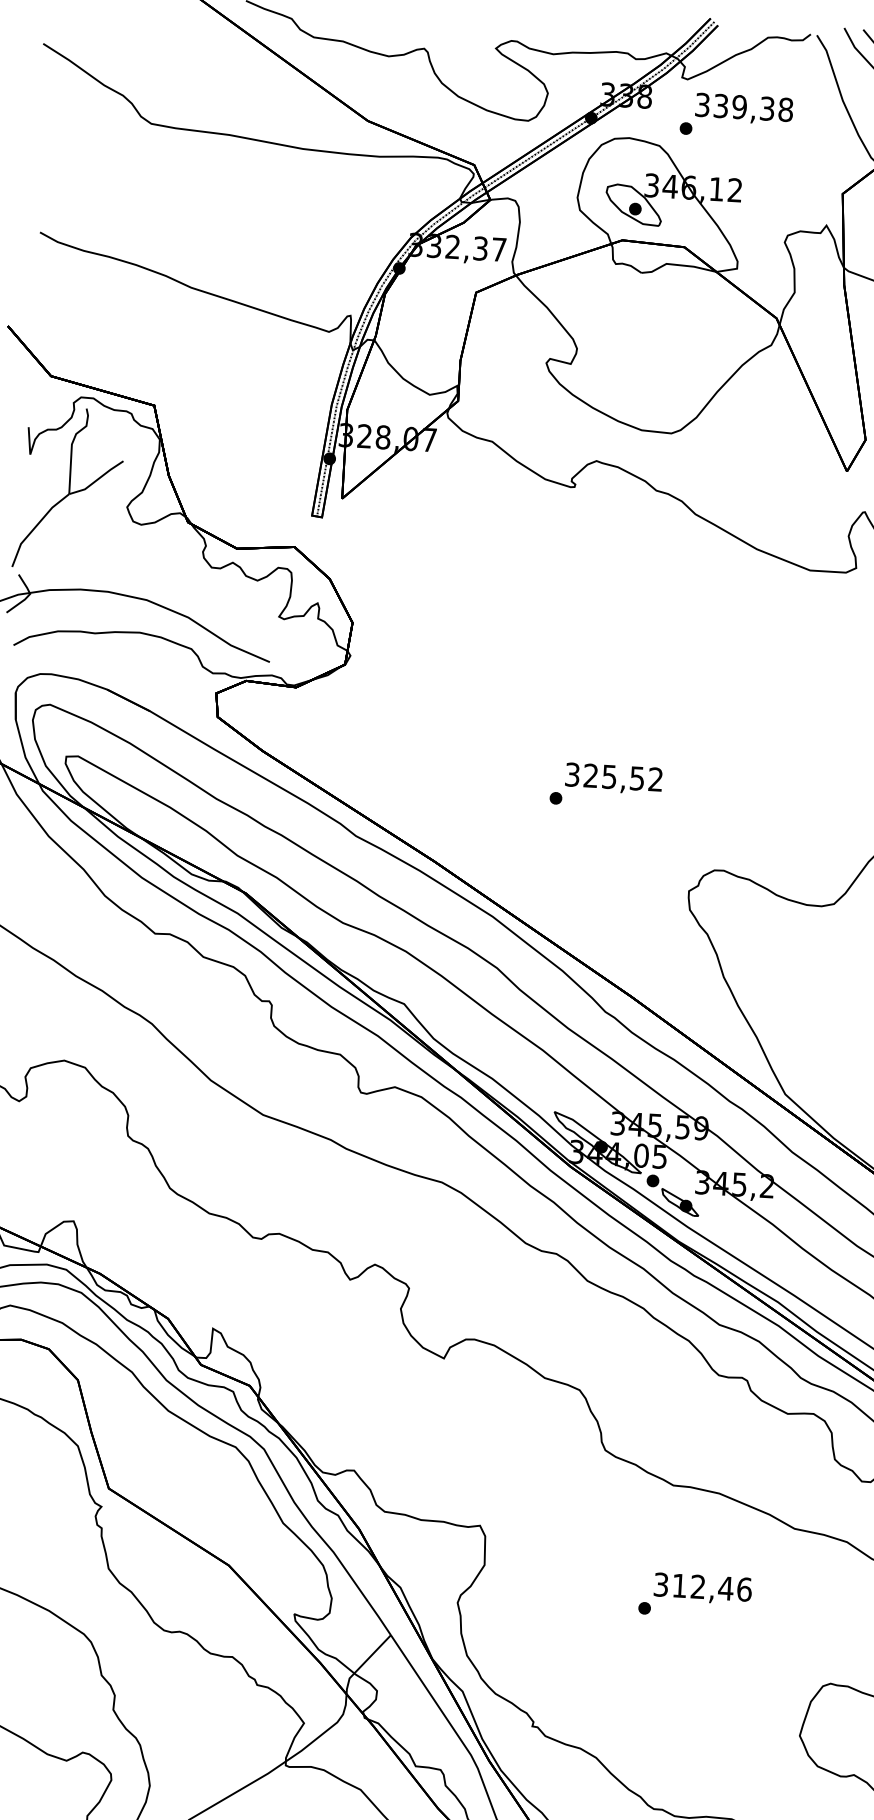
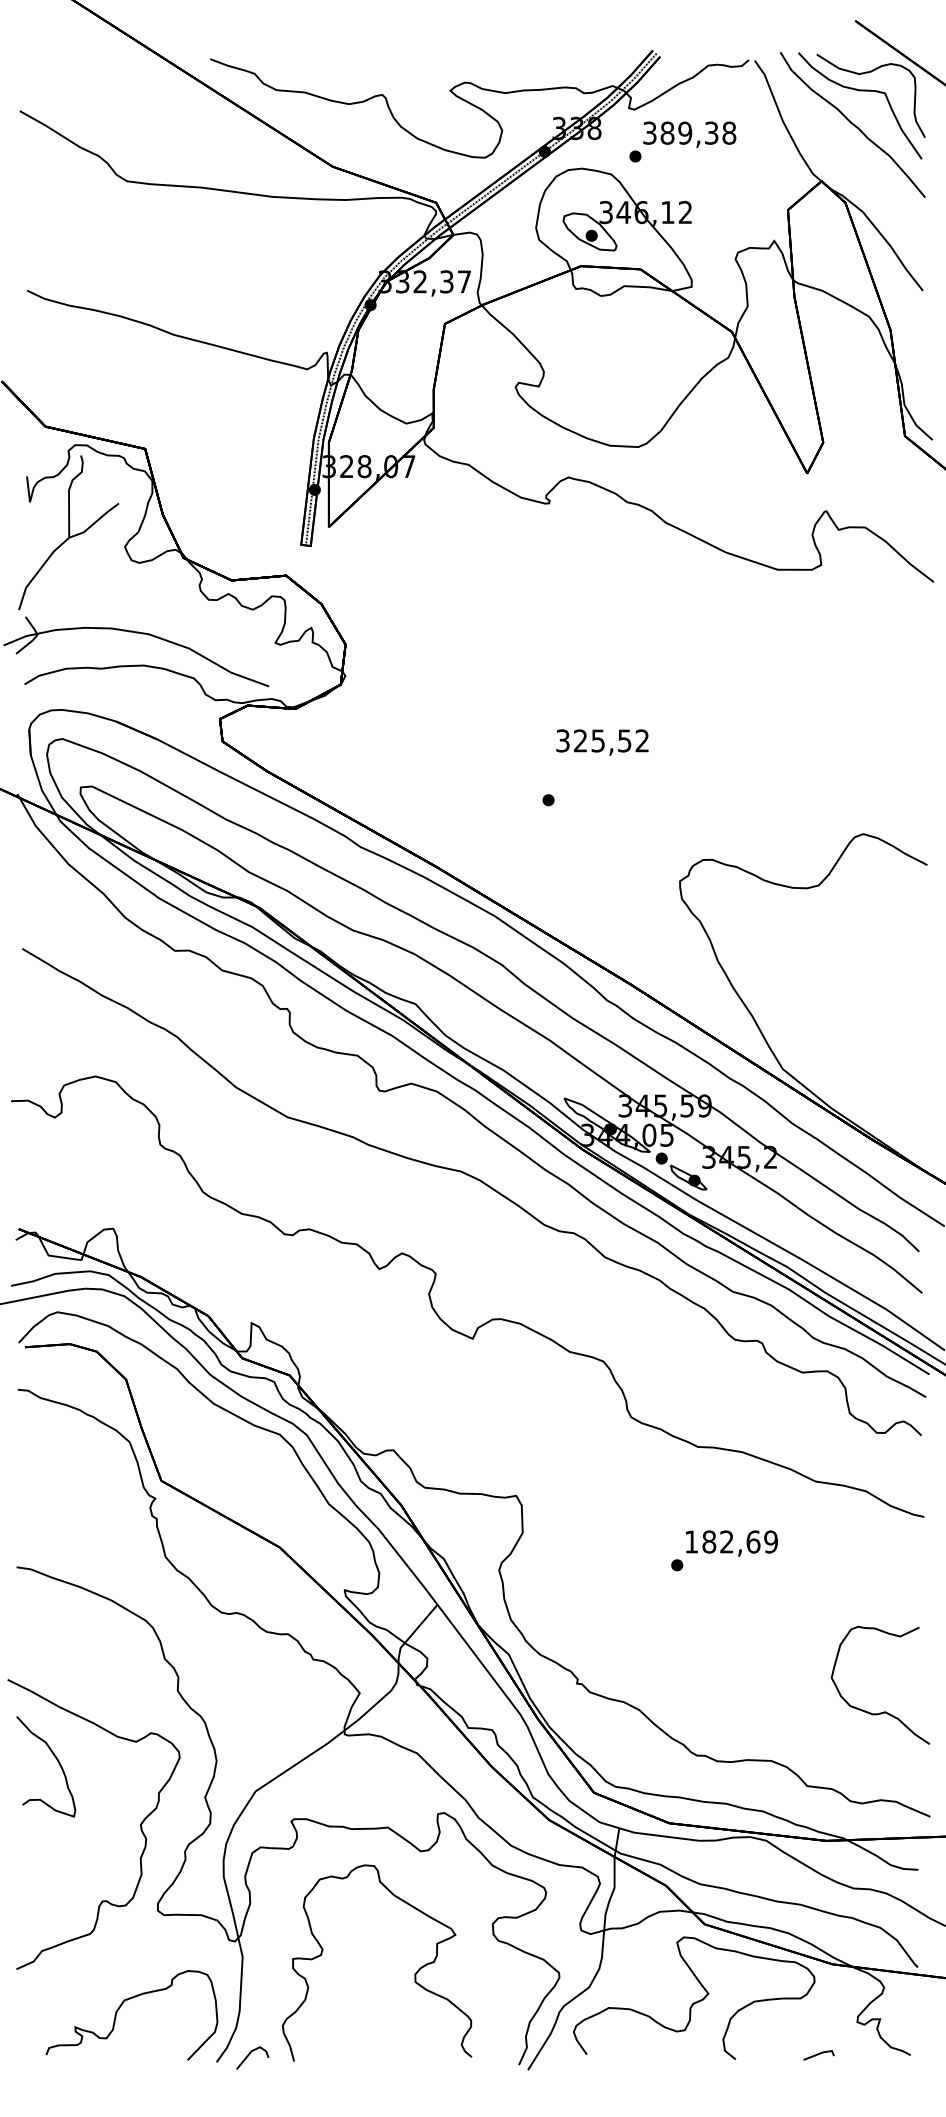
text: (721, 105) -> (667, 132), 339,38 -> 389,38
text: (613, 778) -> (602, 742), moved
text: (703, 1586) -> (731, 1541), 312,46 -> 182,69

